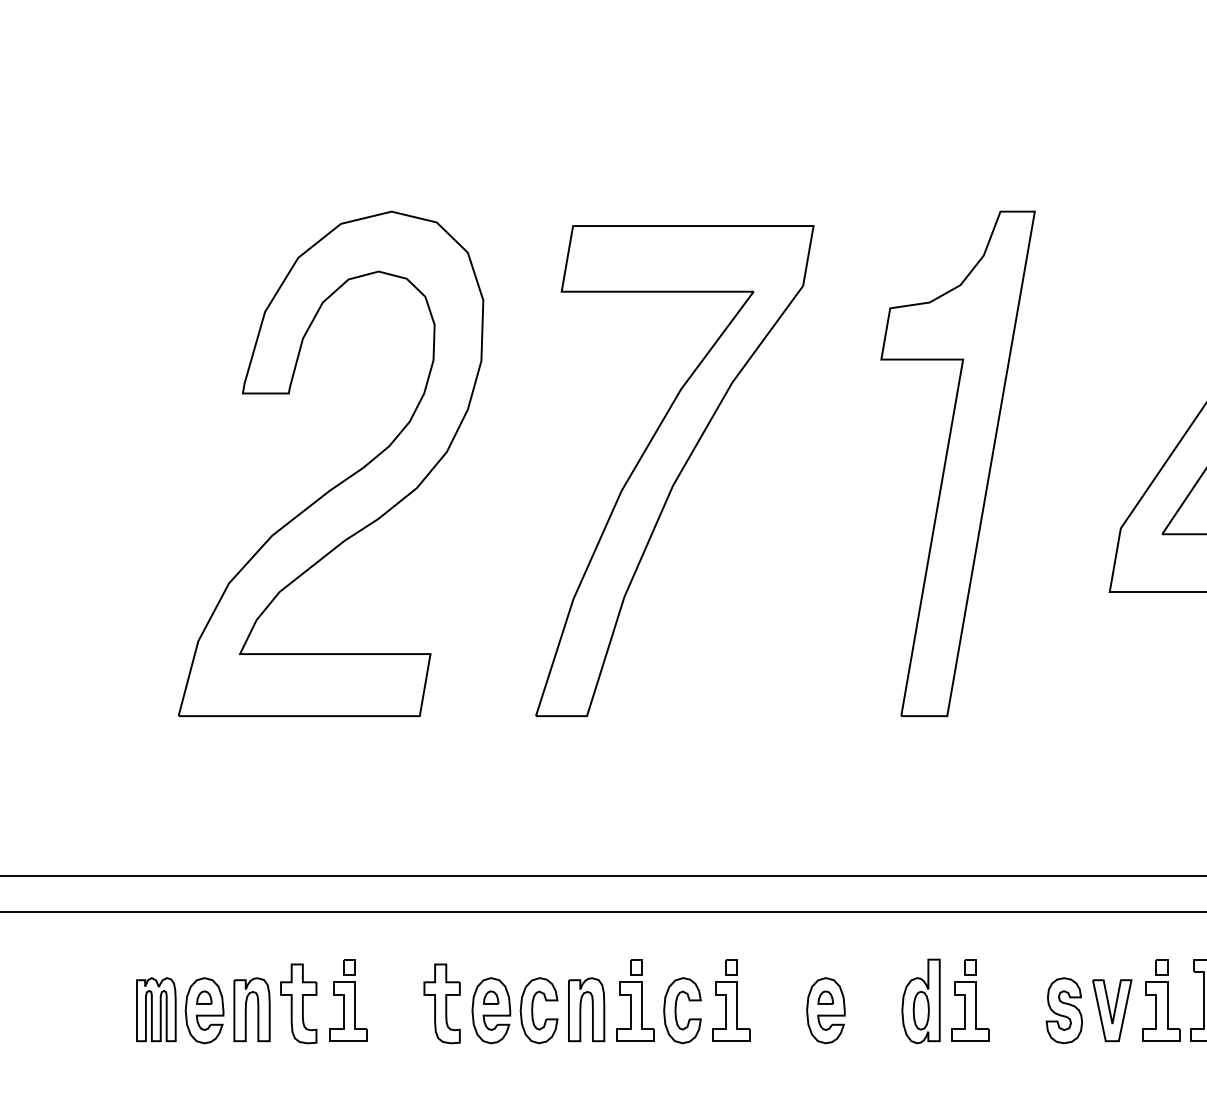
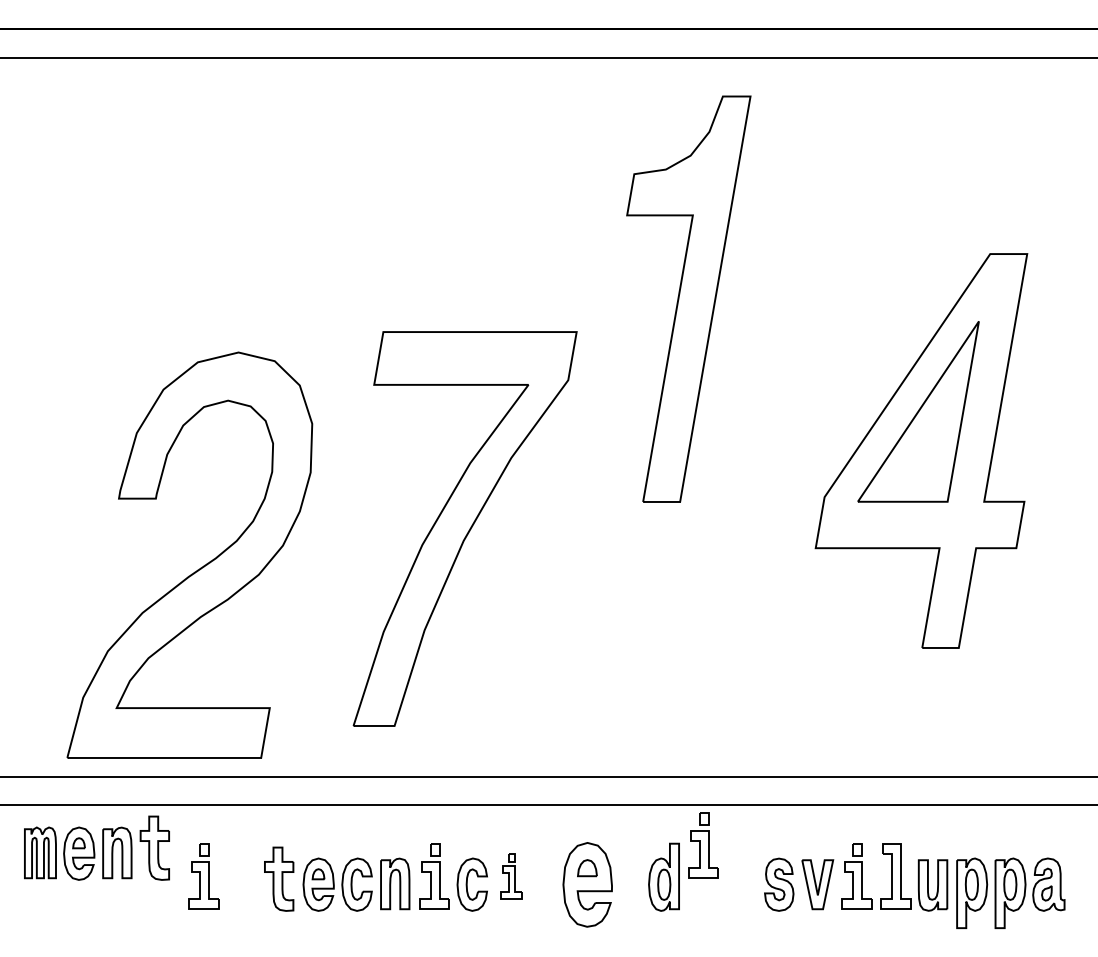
part: (957, 462) -> (688, 298), moved
part: (674, 470) -> (464, 528), moved
part: (340, 481) -> (197, 569), moved
part: (731, 1000) -> (511, 876), size x0.7
part: (970, 1000) -> (703, 845), moved
part: (226, 1002) -> (96, 847), moved
part: (825, 1010) -> (587, 884), size x1.6

